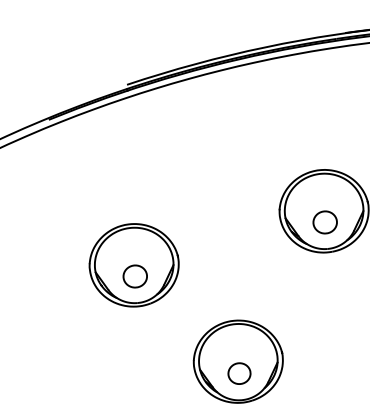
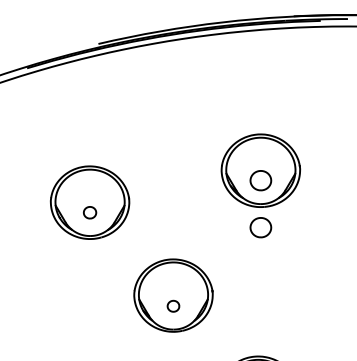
part: (329, 275) -> (260, 227), added
part: (134, 276) -> (89, 212), size x0.6
part: (239, 374) -> (173, 306), size x0.6

